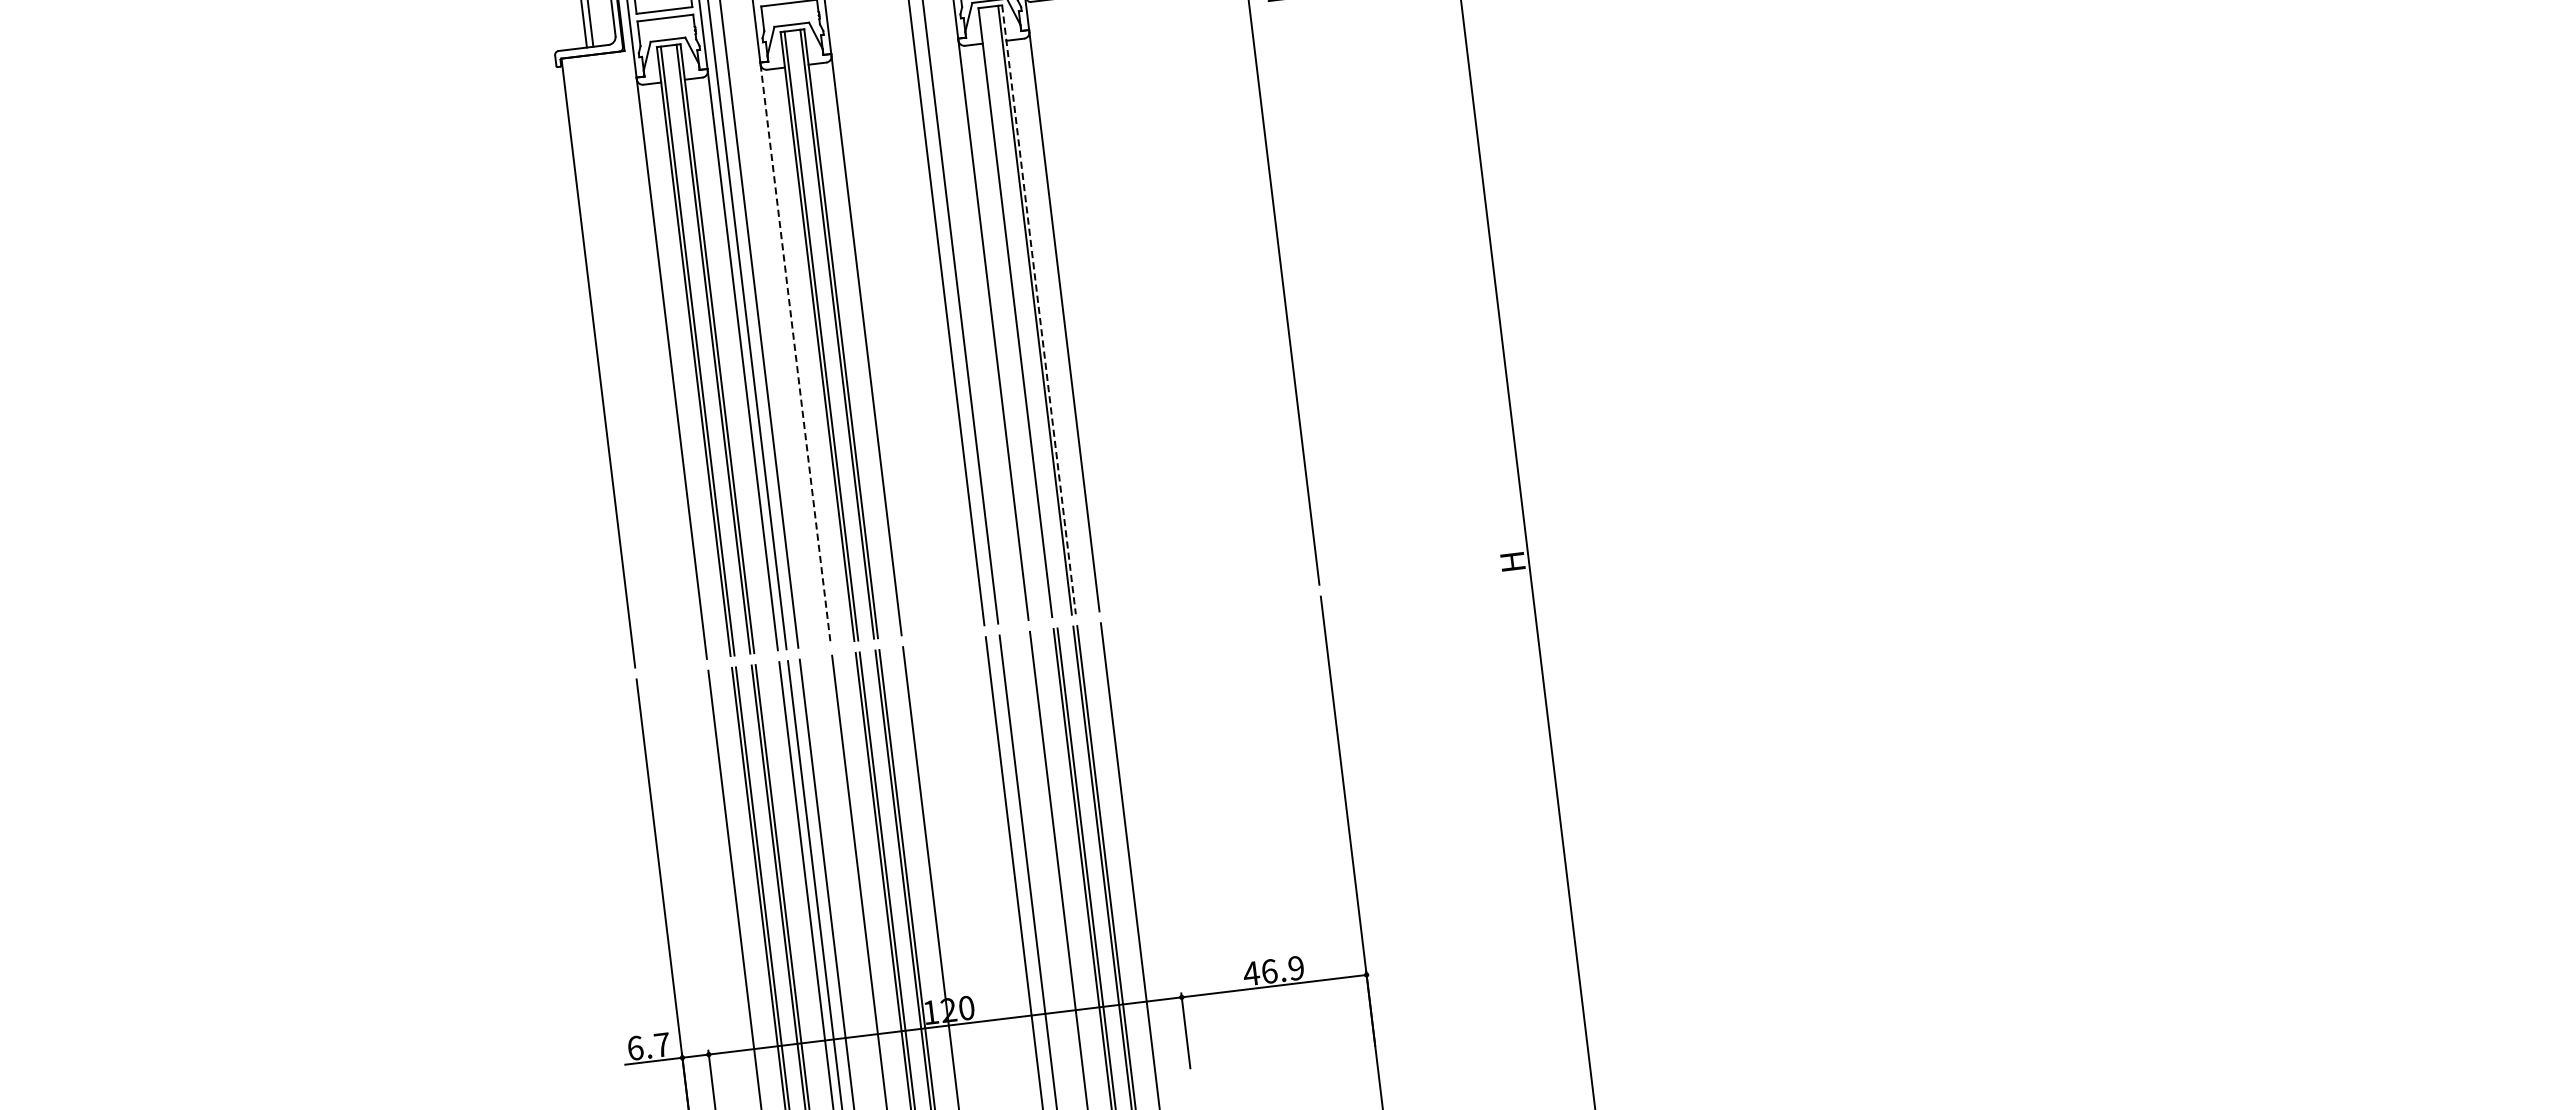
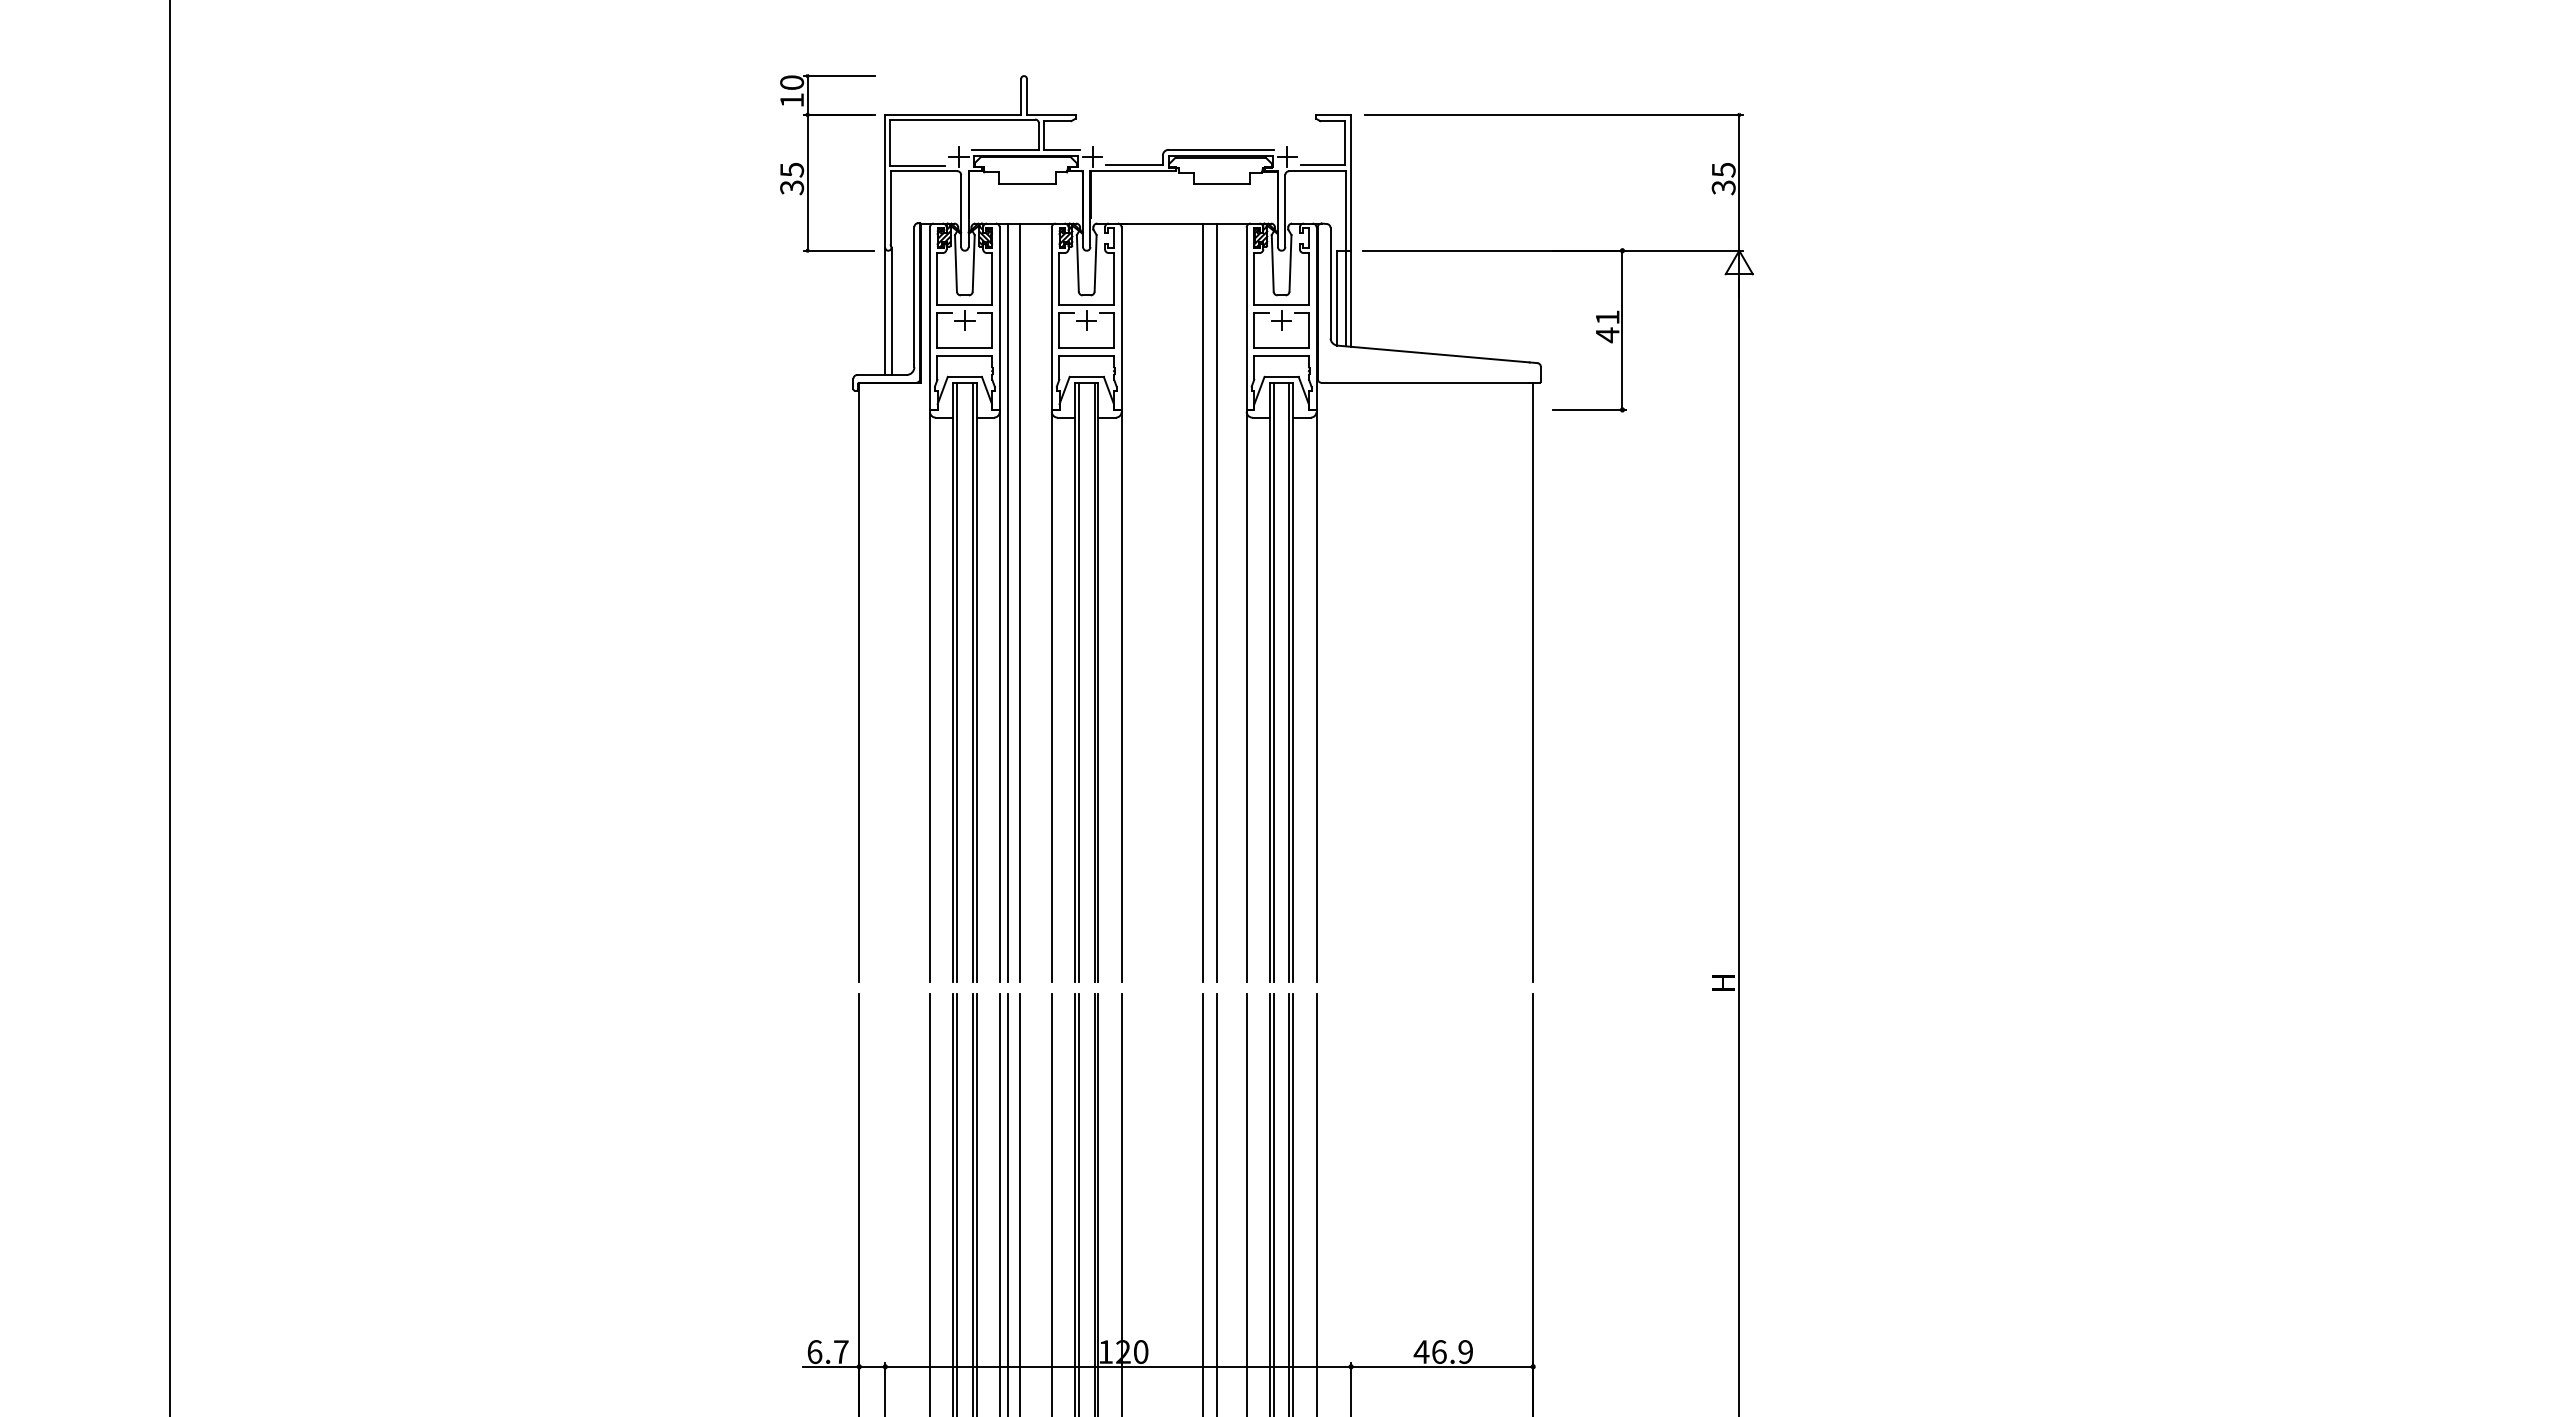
line: (1039, 309) -> (1293, 682), dashed -> solid
line: (1018, 312) -> (1273, 682), added
line: (795, 354) -> (1051, 697), dashed -> solid

